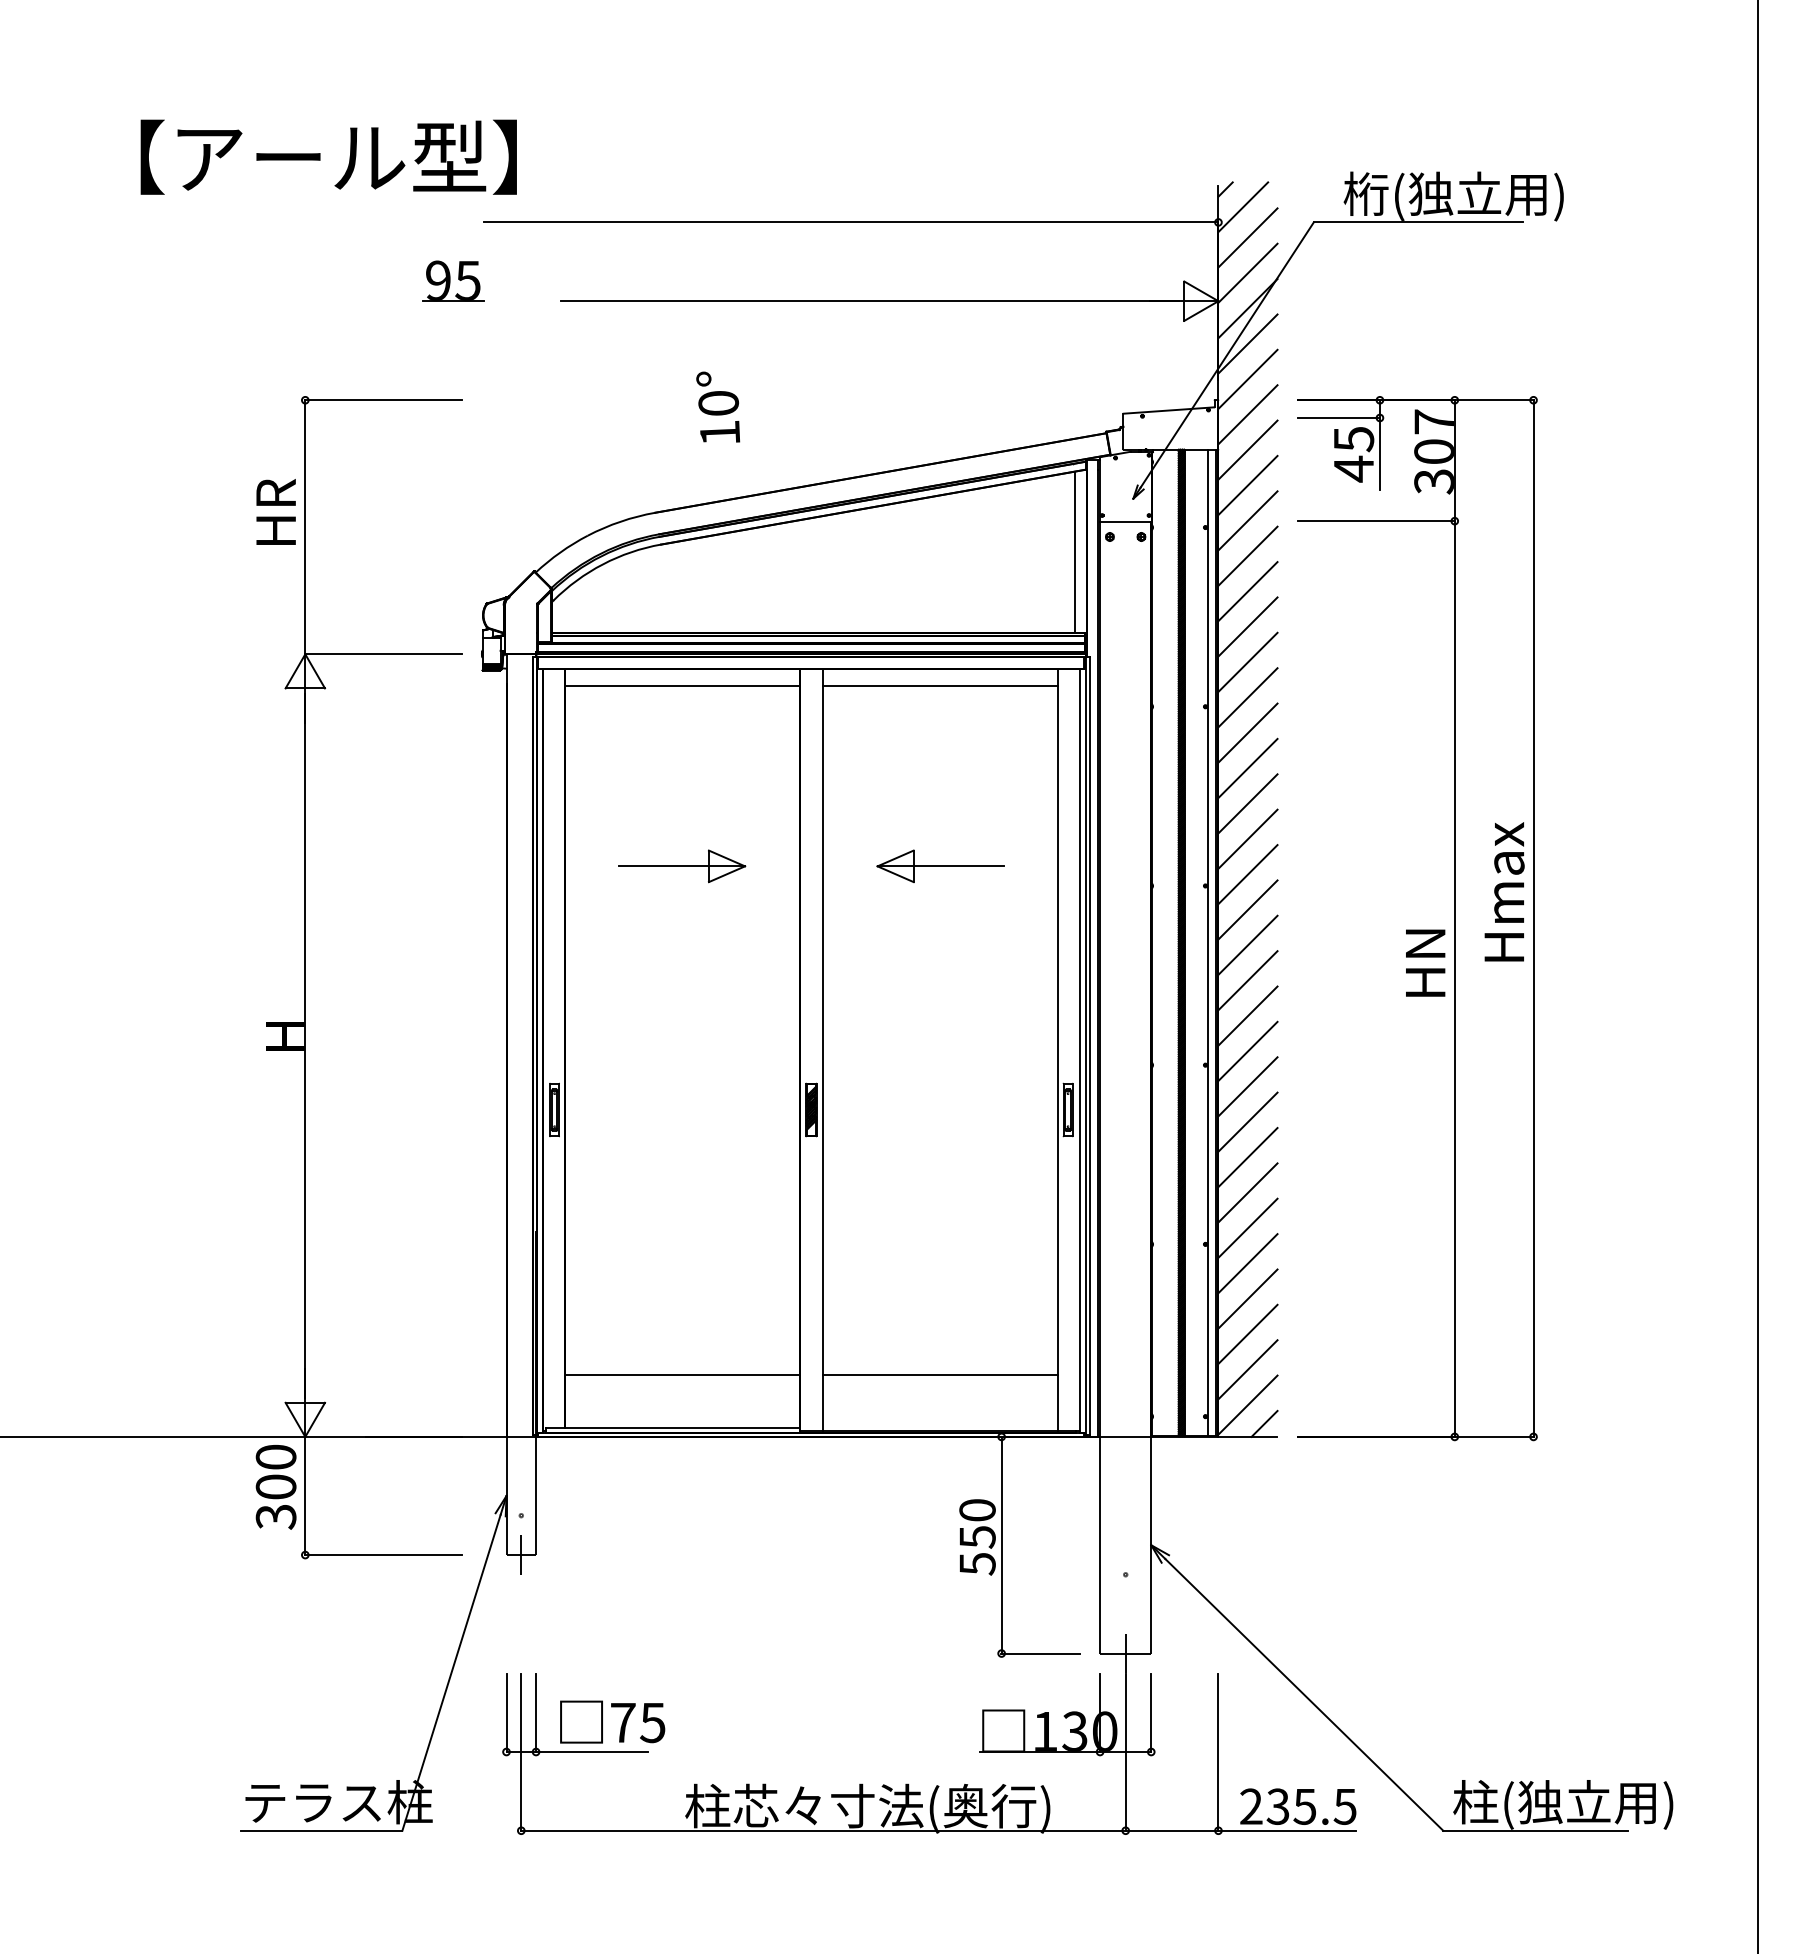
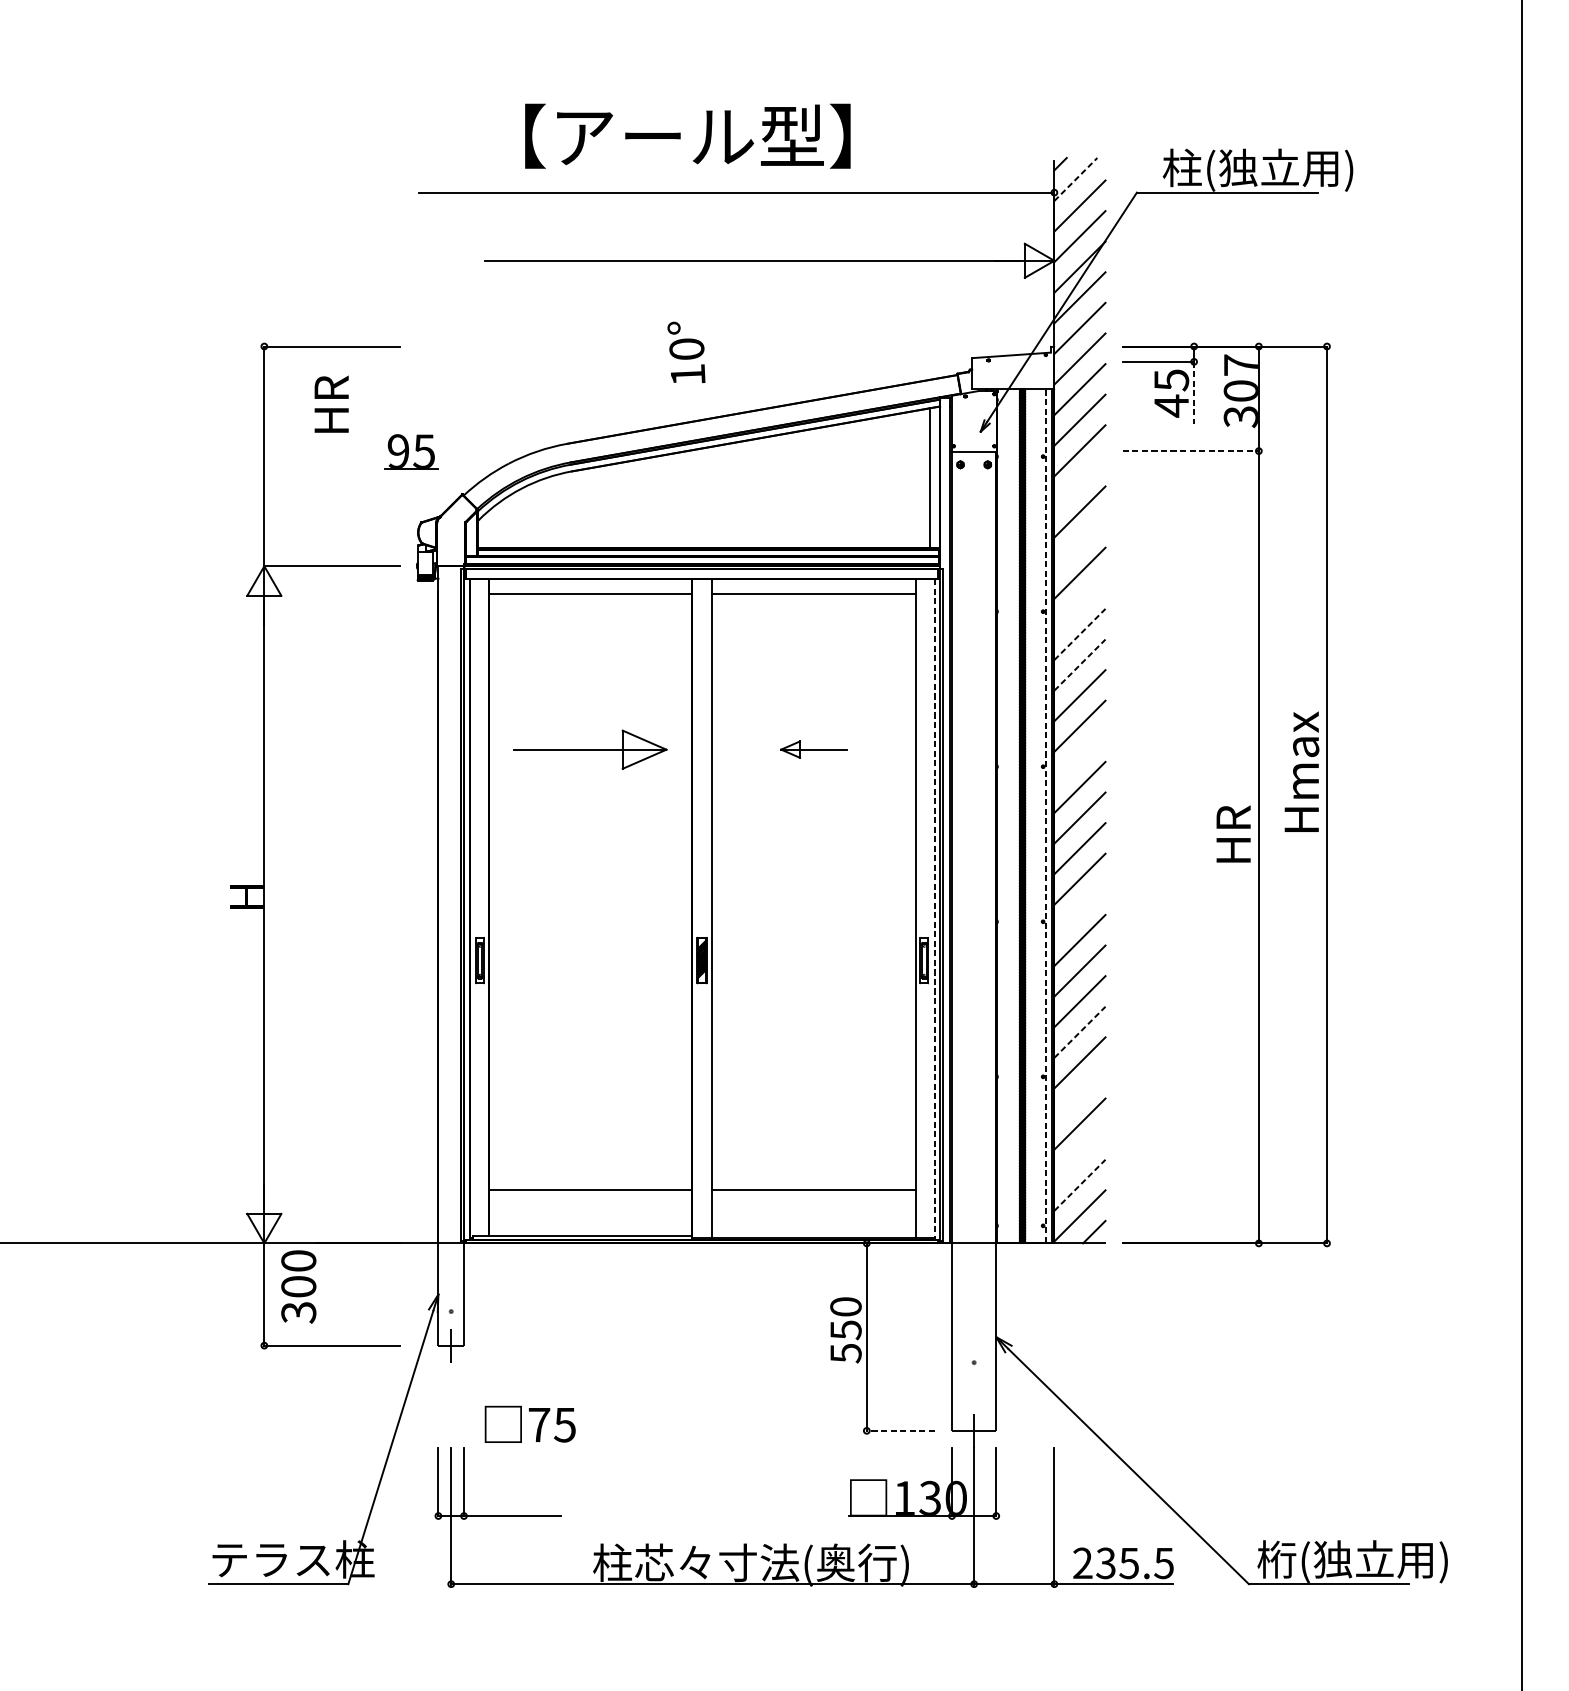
text: (328, 156) -> (687, 135), moved
text: (1365, 193) -> (1181, 167), 桁(独立用) -> 柱(独立用)
line: (1243, 206) -> (1076, 178), solid -> dashed
part: (453, 280) -> (411, 451), moved
text: (718, 406) -> (686, 351), moved
line: (1379, 454) -> (1193, 393), solid -> dashed
text: (275, 511) -> (331, 403), moved
line: (1376, 521) -> (1191, 451), solid -> dashed
line: (1247, 555) -> (1079, 480), removed
line: (1247, 626) -> (1079, 542), removed
line: (1247, 697) -> (1079, 603), removed
line: (1247, 733) -> (1079, 634), solid -> dashed
line: (1247, 768) -> (1079, 665), solid -> dashed
part: (940, 865) -> (813, 749), size x0.6
part: (682, 866) -> (590, 749), size x1.4
line: (1247, 874) -> (1079, 756), removed
text: (1425, 941) -> (1233, 814), HN -> HR
line: (1208, 942) -> (1045, 815), solid -> dashed
line: (1247, 1050) -> (1079, 909), removed
line: (1080, 1051) -> (935, 909), solid -> dashed
line: (1247, 1192) -> (1079, 1031), solid -> dashed
line: (1247, 1263) -> (1079, 1093), removed
line: (1247, 1333) -> (1079, 1153), removed
line: (1247, 1369) -> (1079, 1185), solid -> dashed
text: (275, 1487) -> (298, 1287), moved
line: (1040, 1653) -> (900, 1430), solid -> dashed
text: (612, 1721) -> (530, 1423), moved
text: (1475, 1802) -> (1276, 1559), 柱(独立用) -> 桁(独立用)

